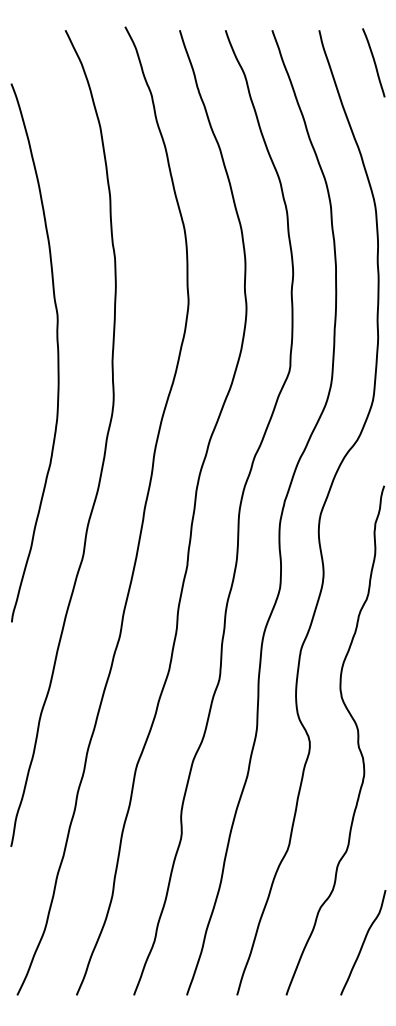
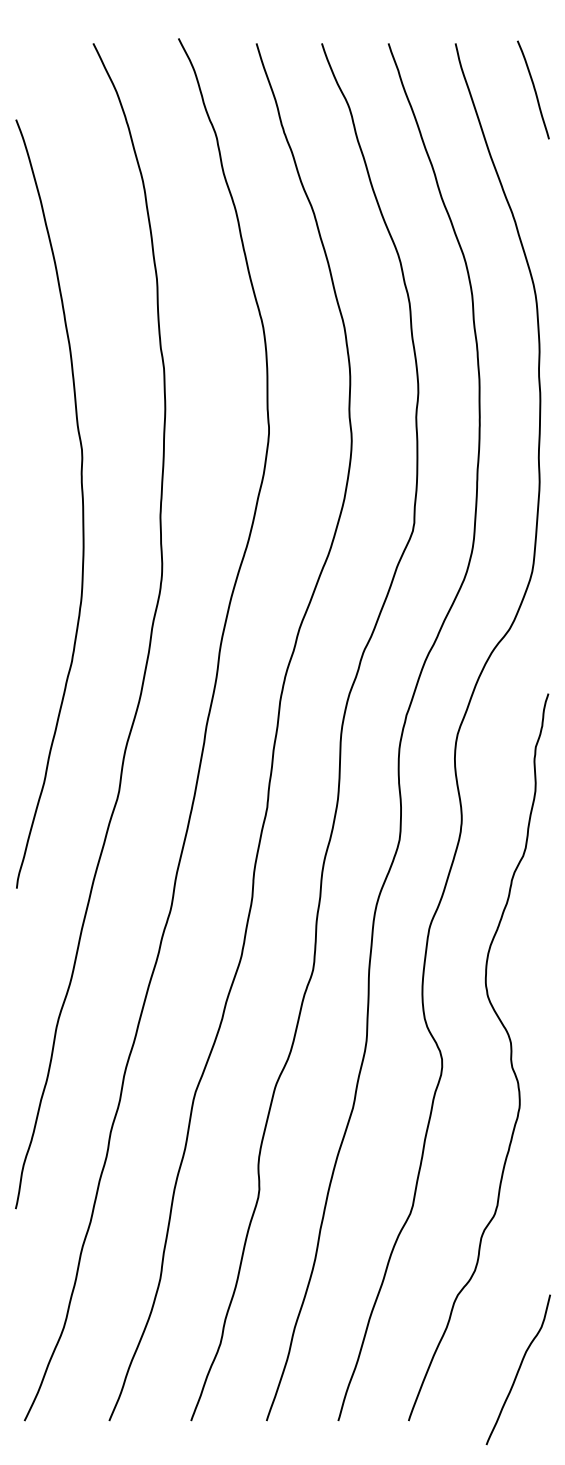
curve: (363, 942) -> (518, 1369), moved

